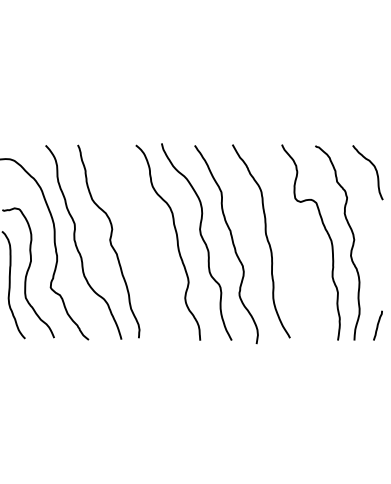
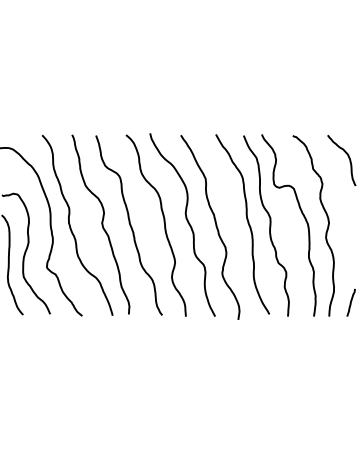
curve: (139, 242) -> (129, 225), added
curve: (290, 242) -> (269, 225), added

